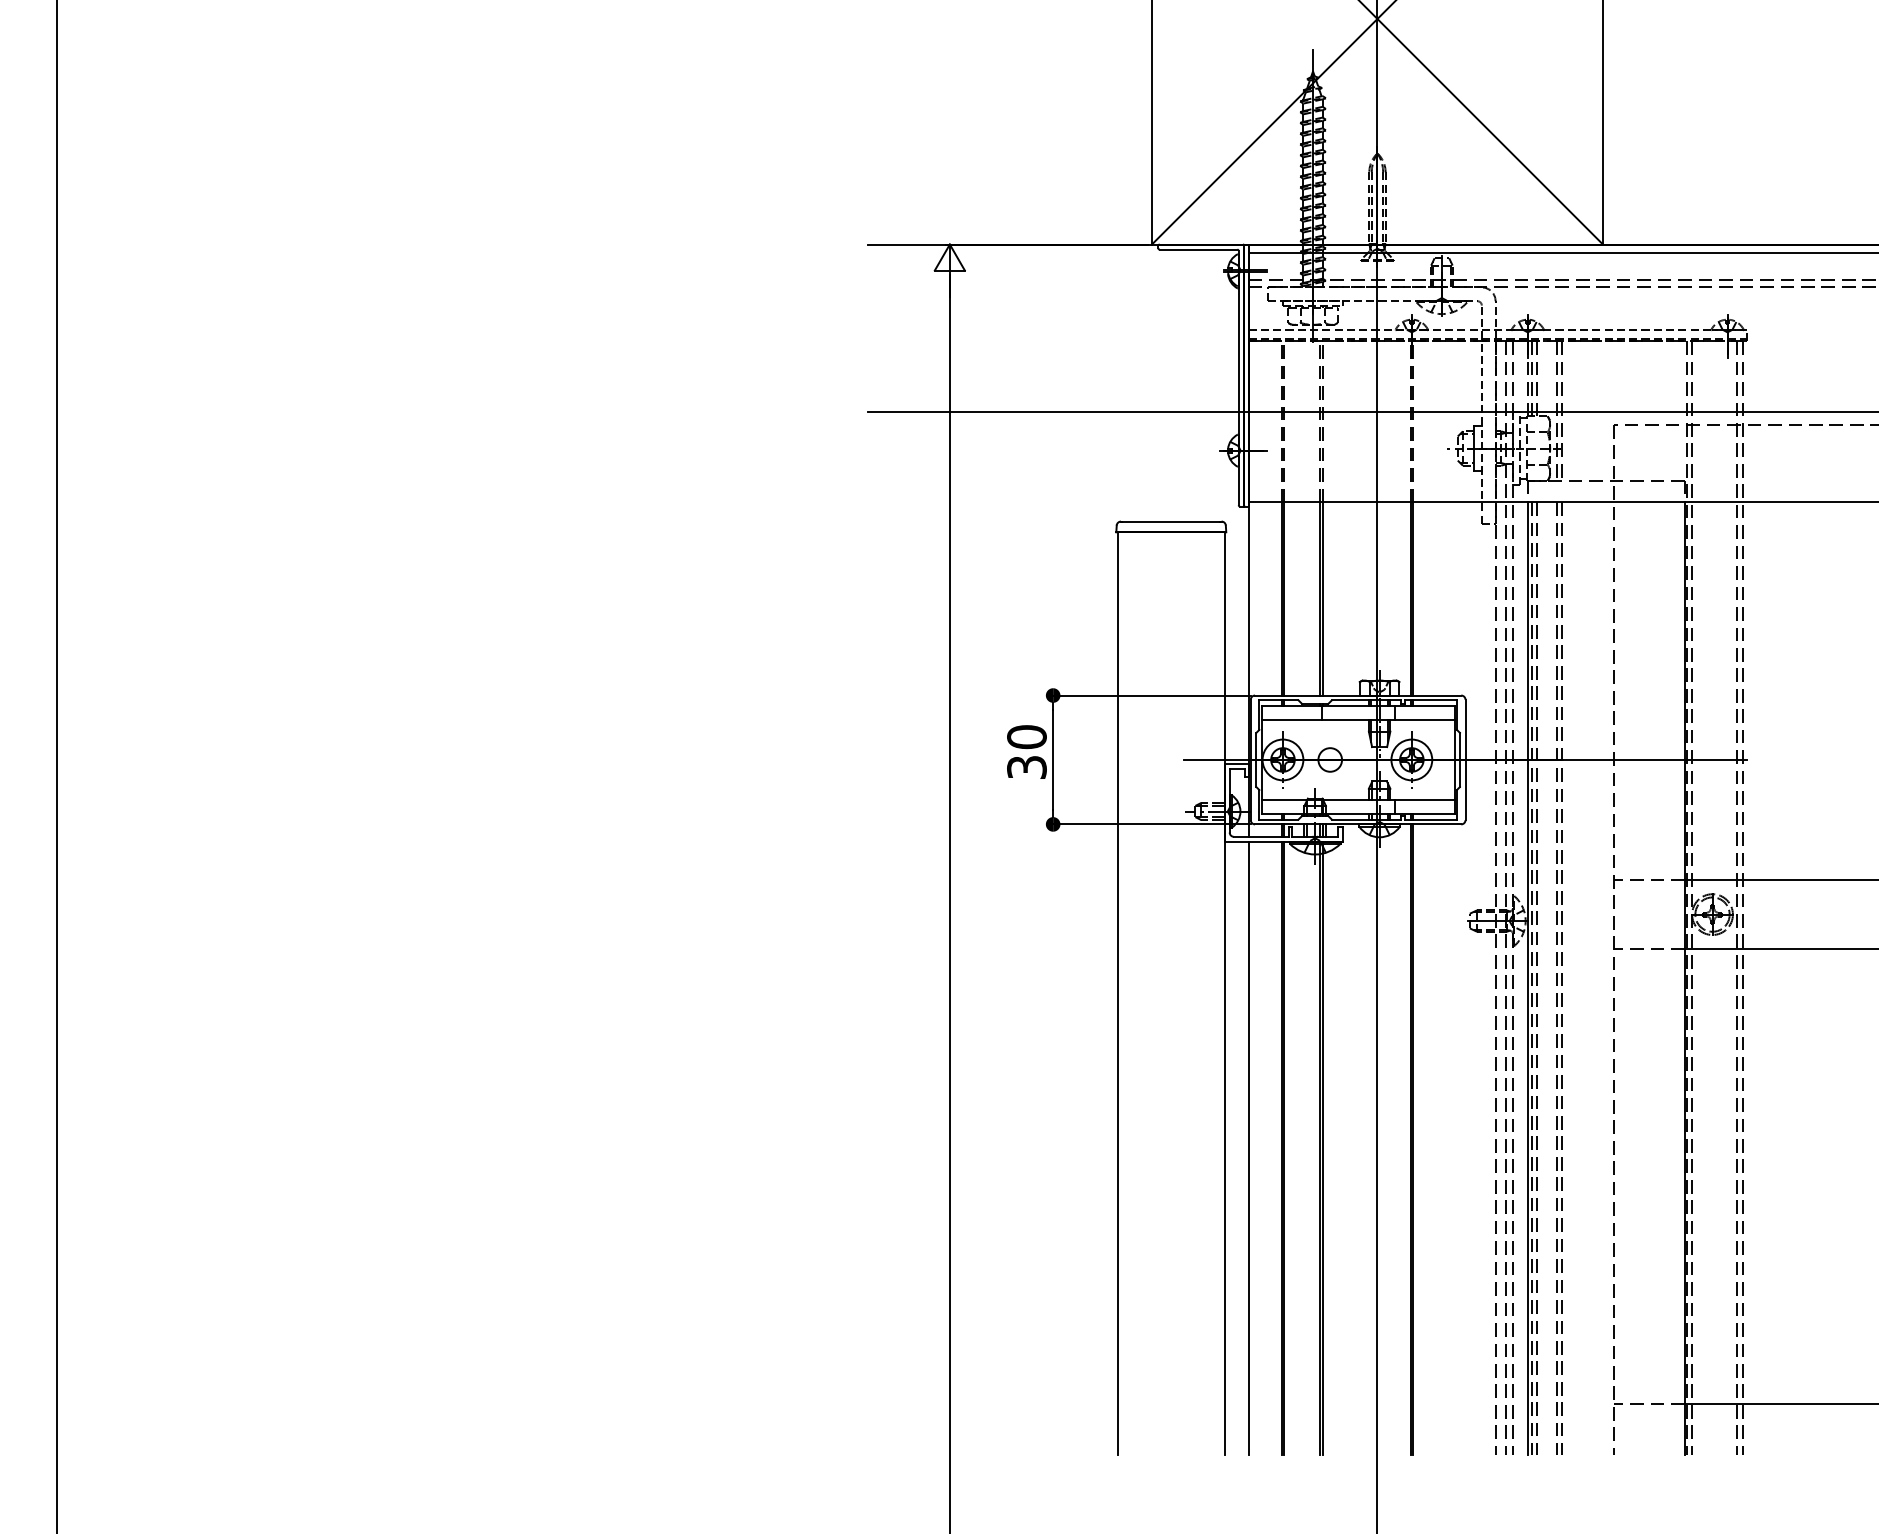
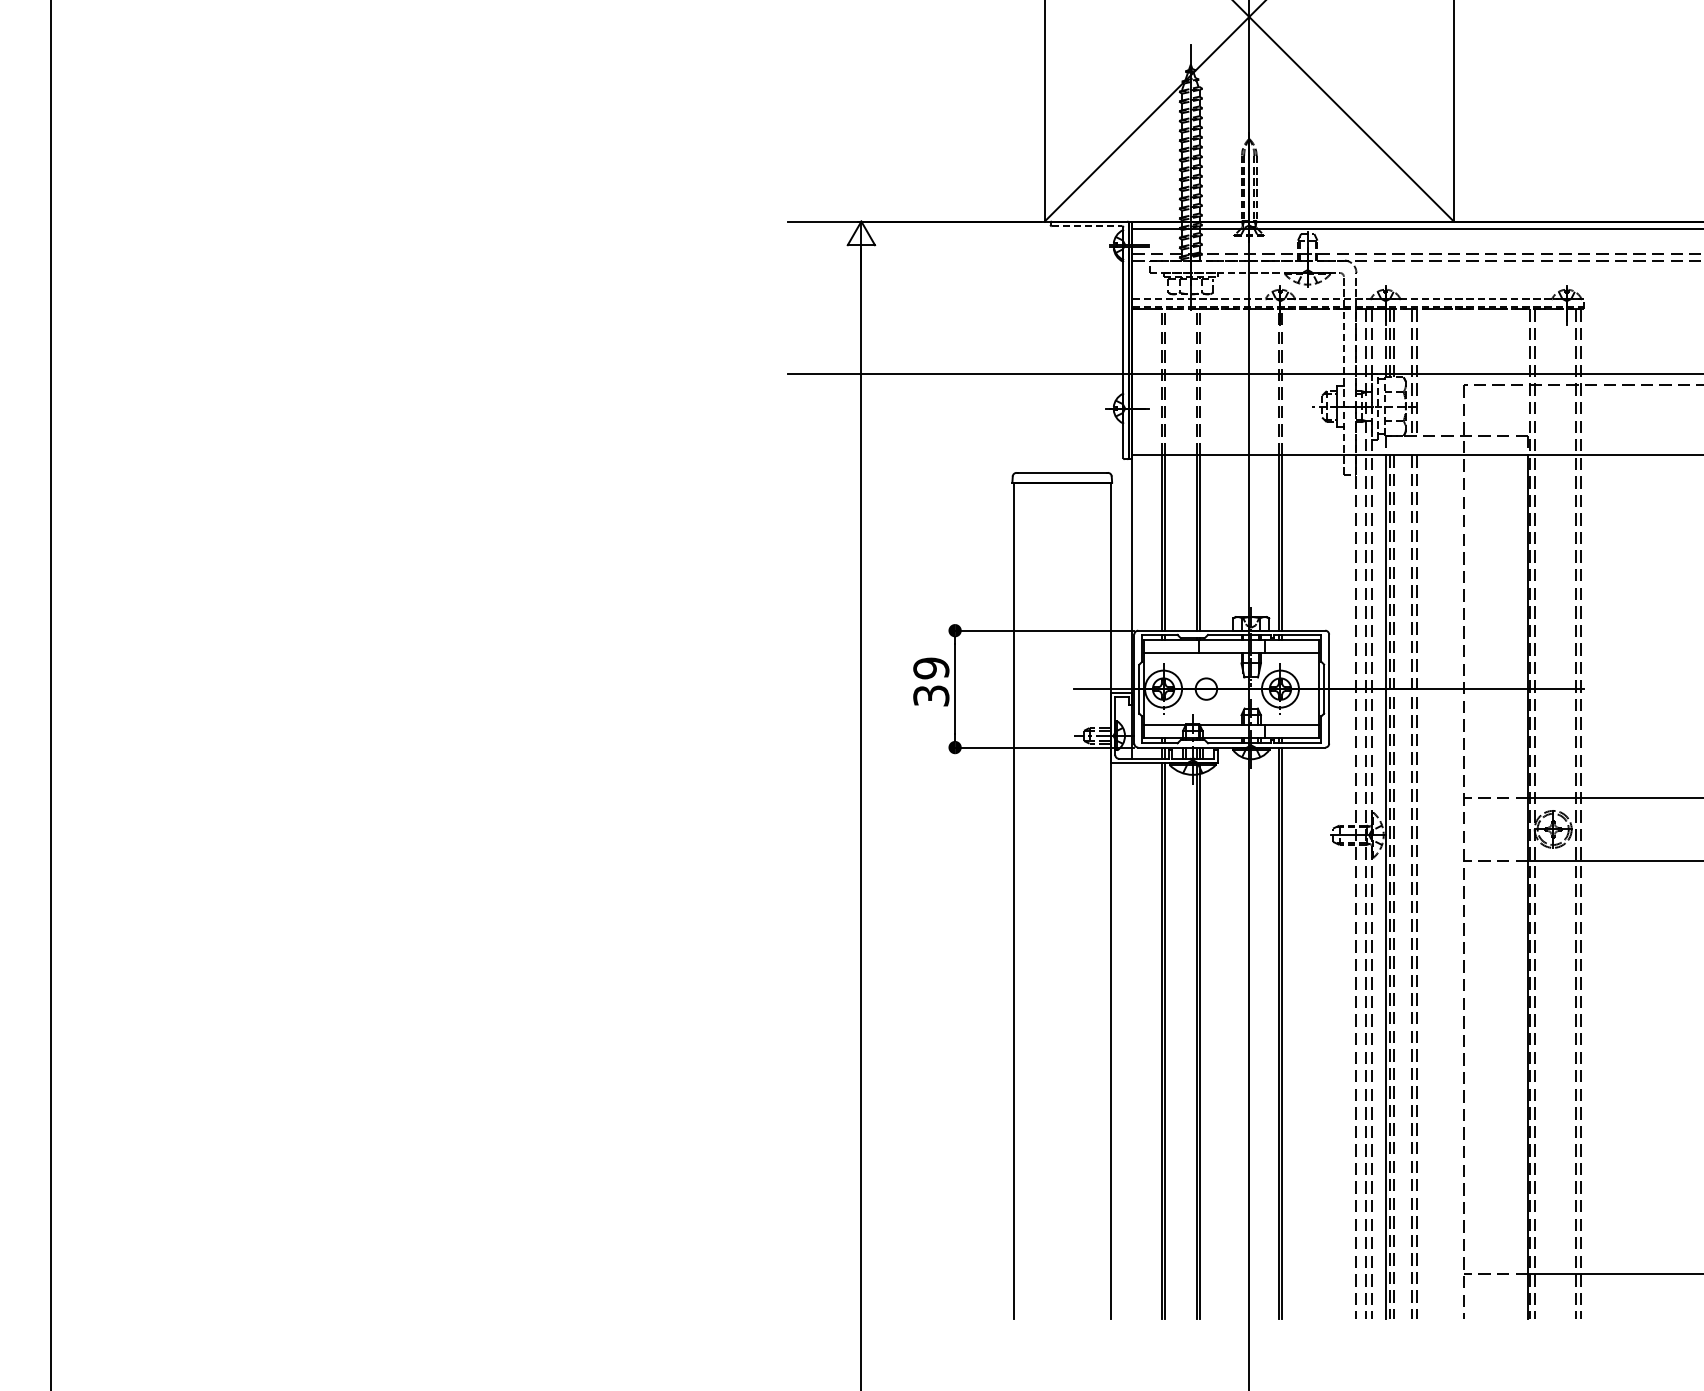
line: (1199, 249) -> (1087, 226), solid -> dashed
text: (1027, 737) -> (931, 668), 30 -> 39
line: (1248, 1148) -> (1132, 1041), removed

